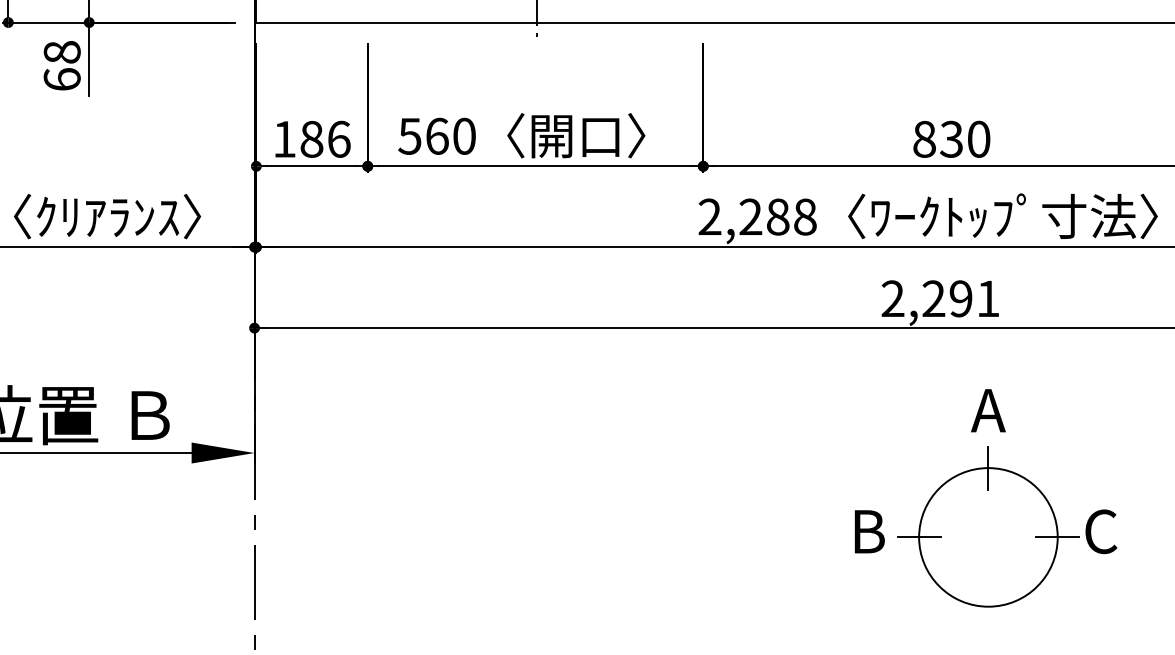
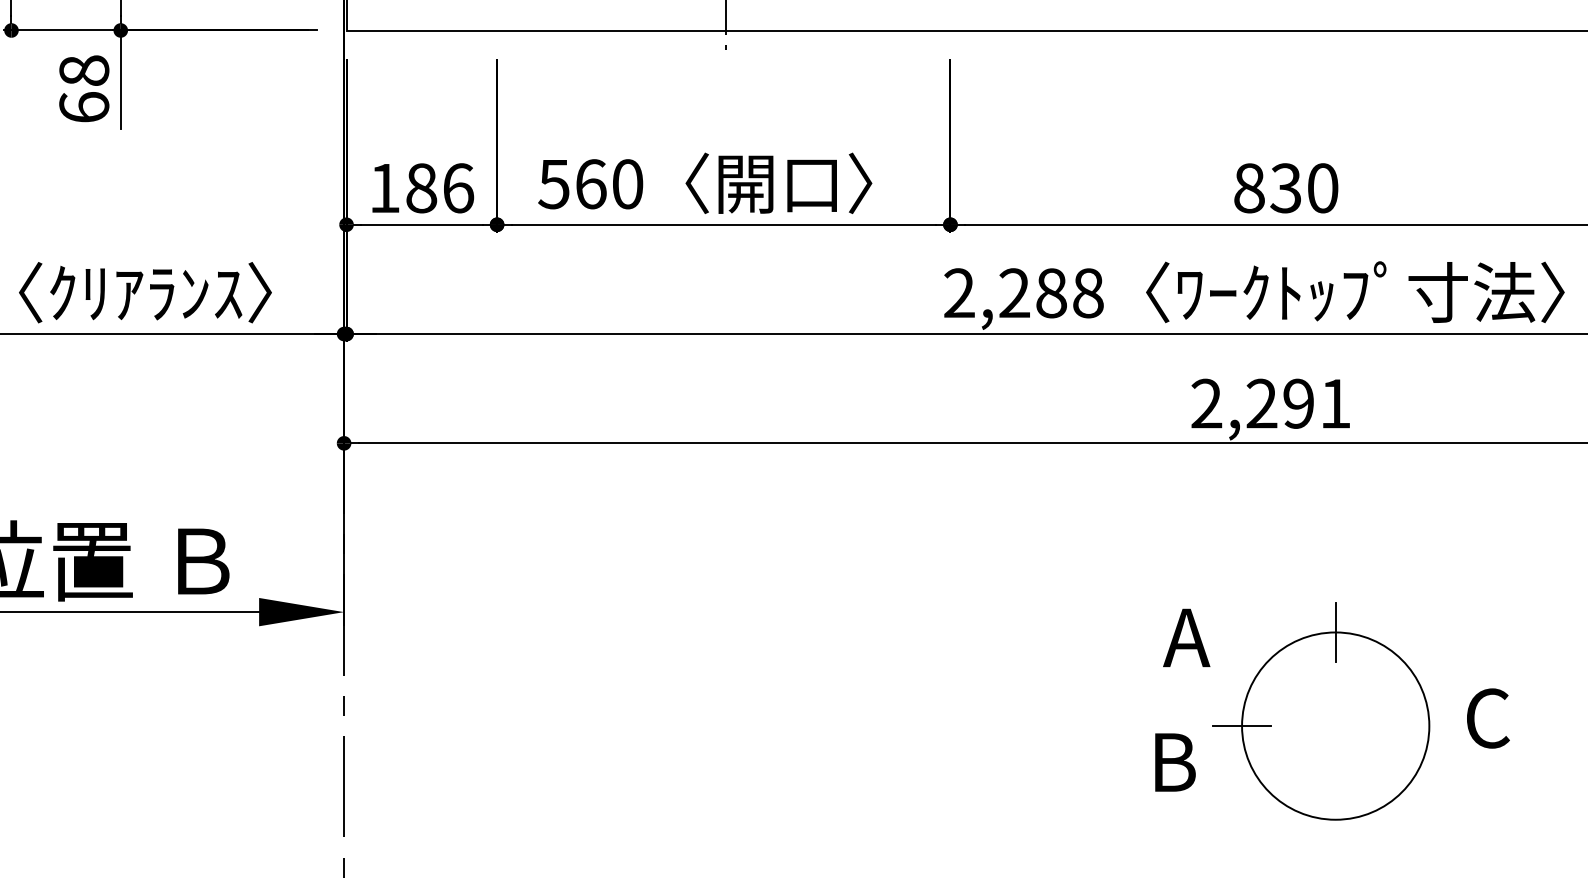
text: (988, 410) -> (1186, 637), moved
text: (869, 531) -> (1175, 762), moved
line: (1057, 537) -> (1429, 726), removed

